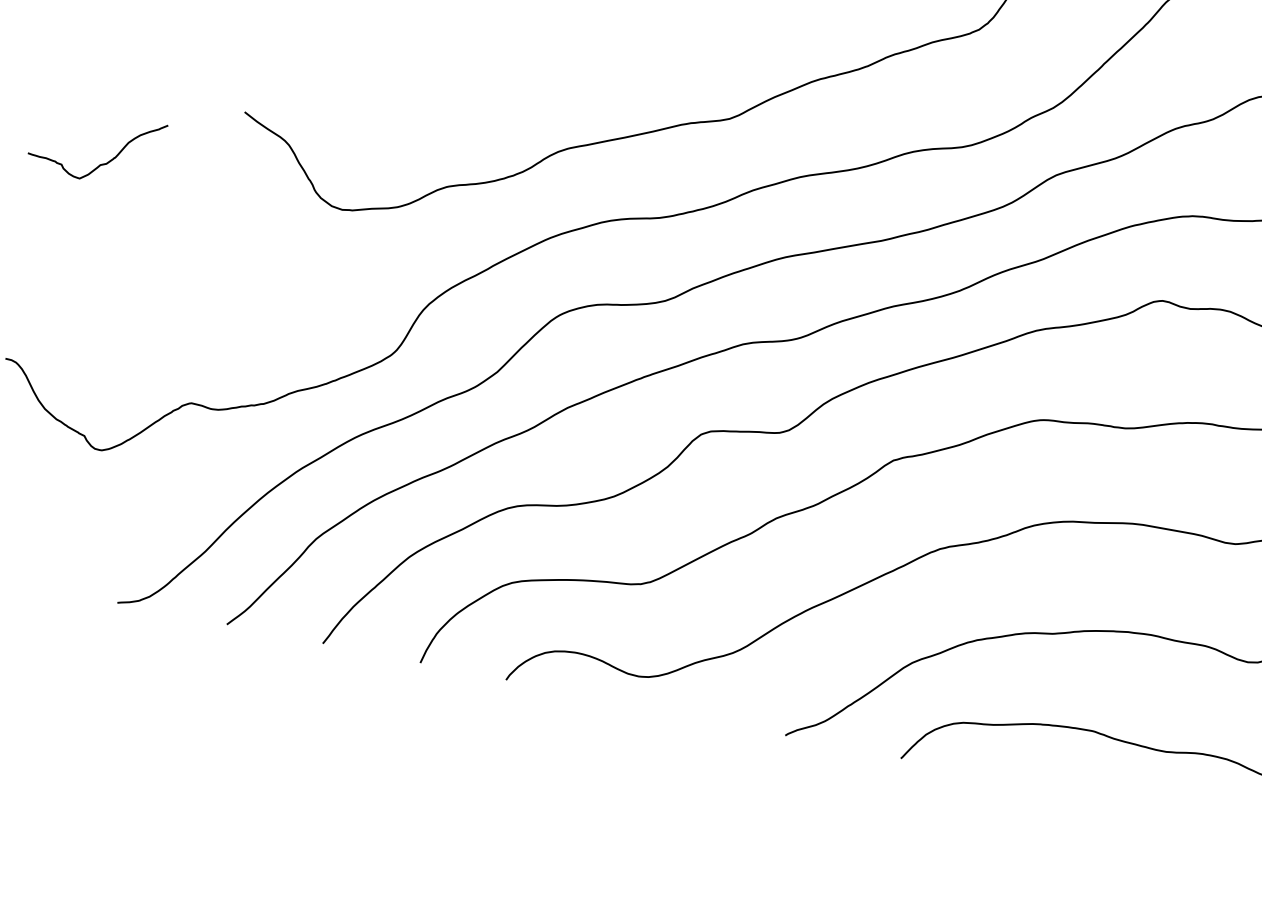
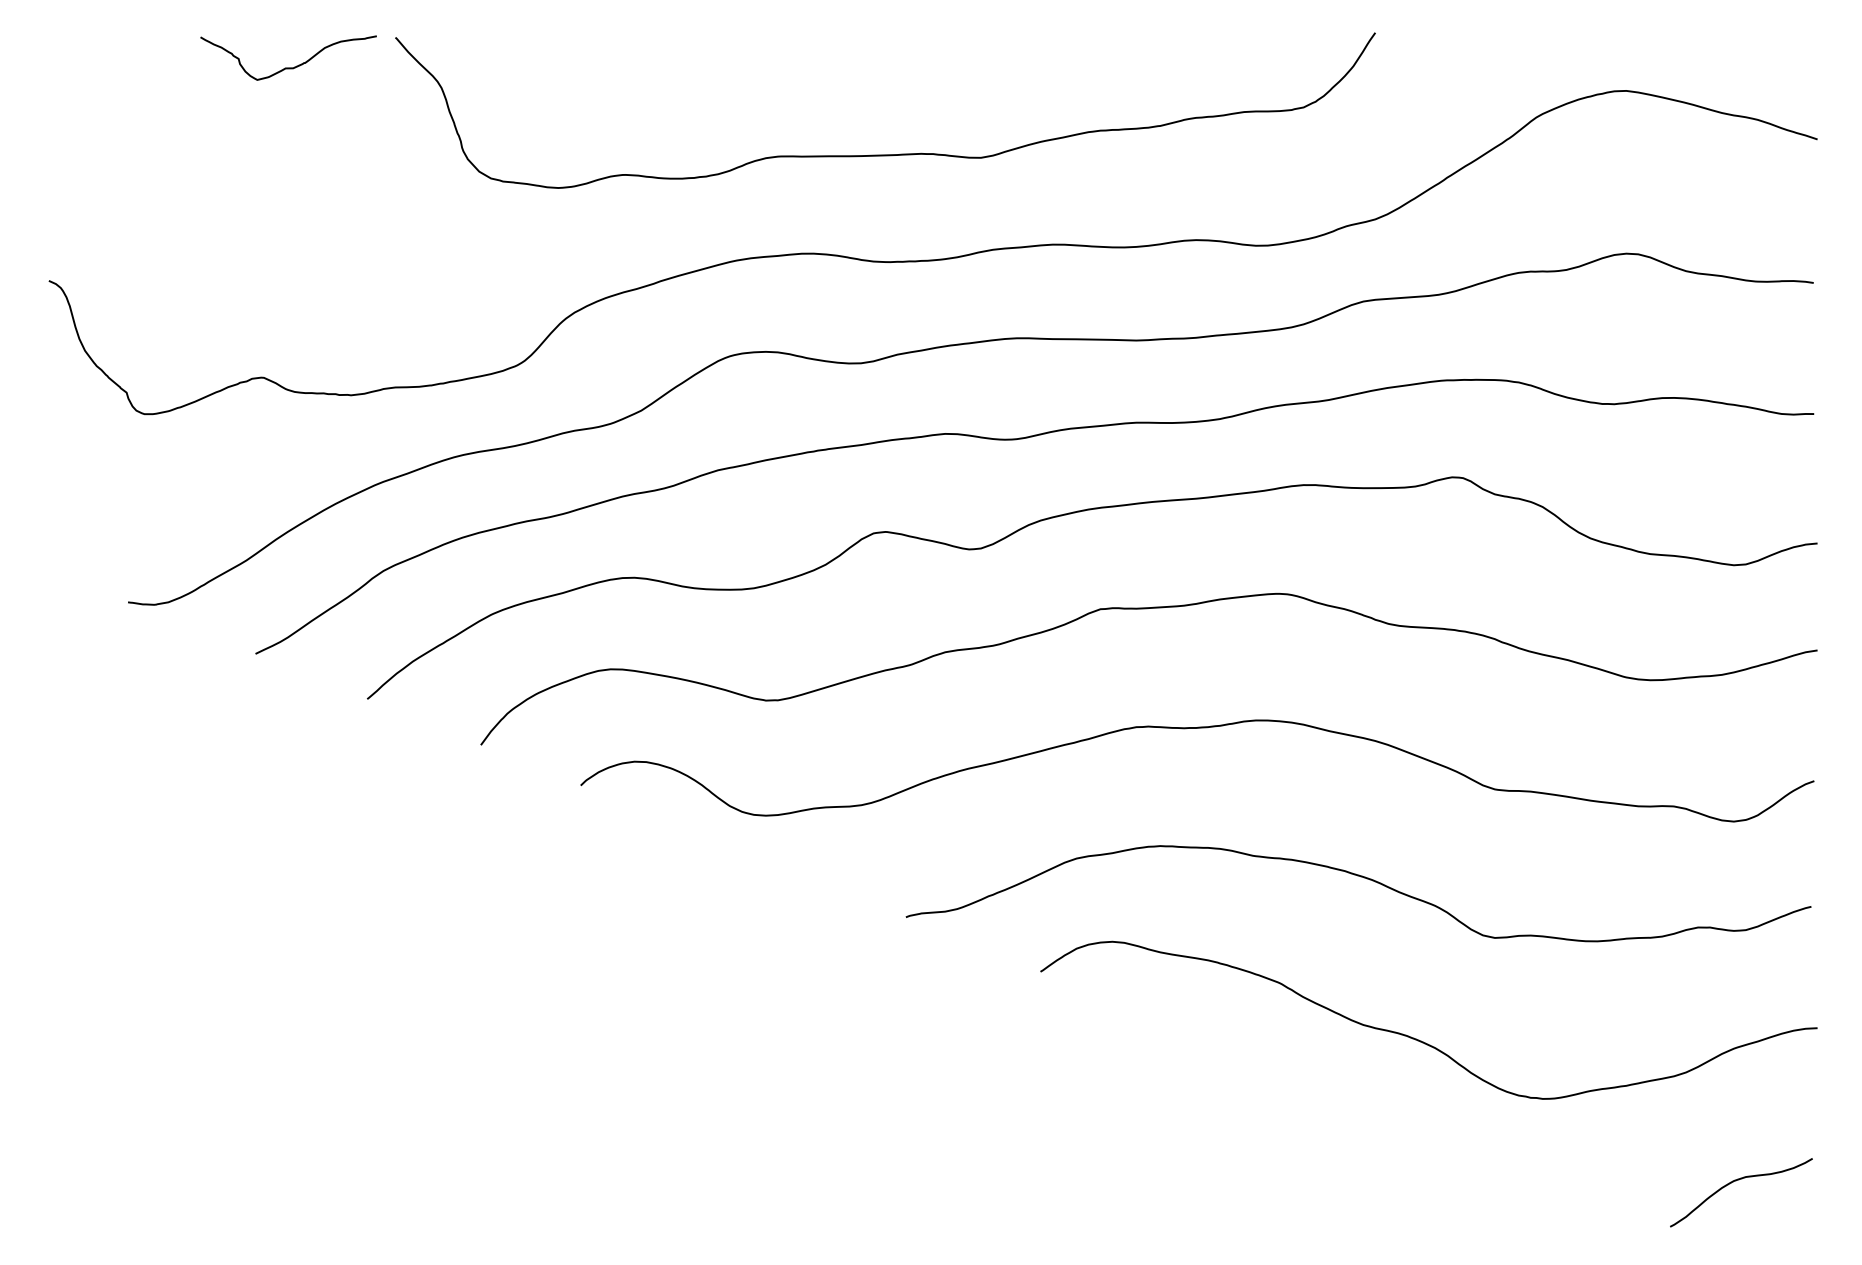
curve: (102, 163) -> (288, 67), moved

